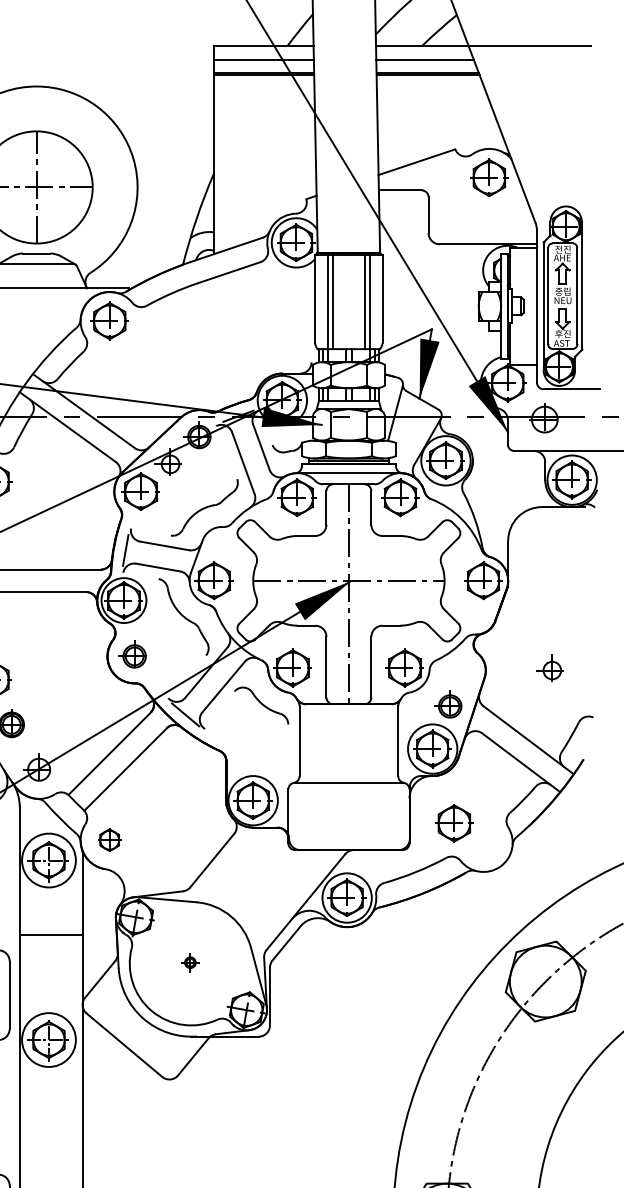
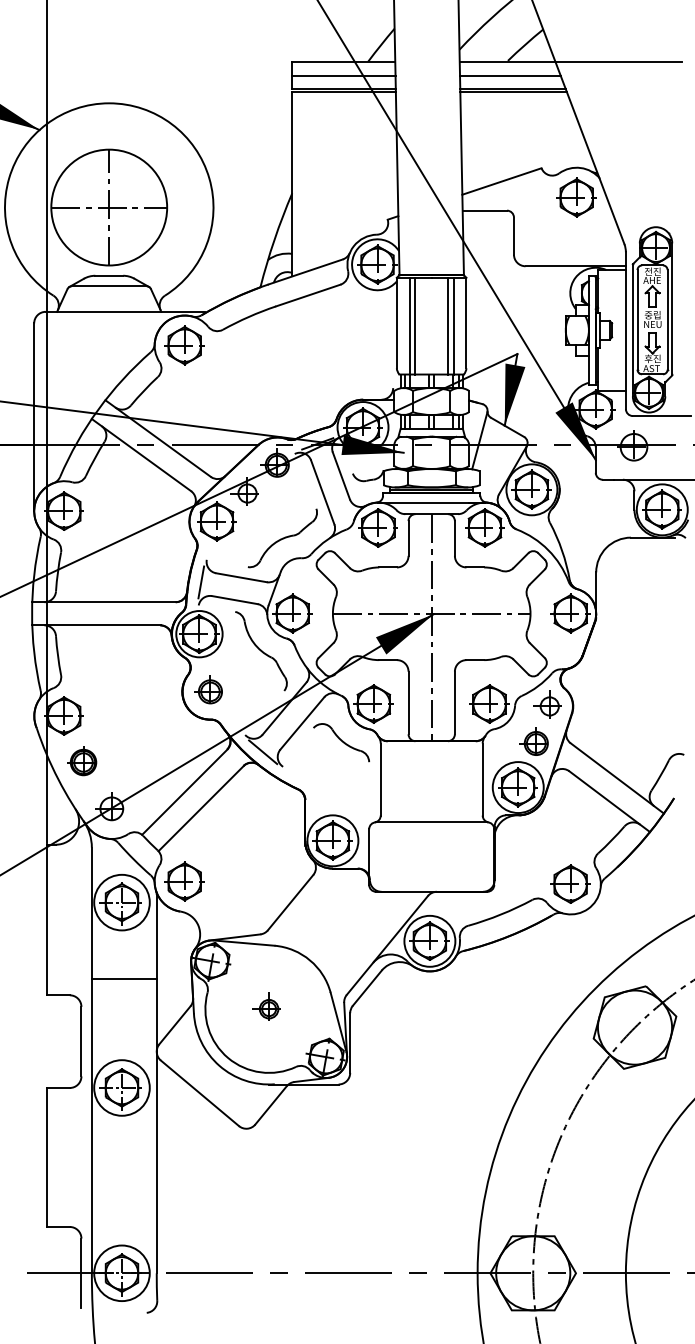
part: (550, 668) -> (547, 704), moved
part: (454, 822) -> (570, 883), moved
part: (109, 840) -> (184, 881), size x1.67
part: (188, 961) -> (266, 1006), size x1.67

